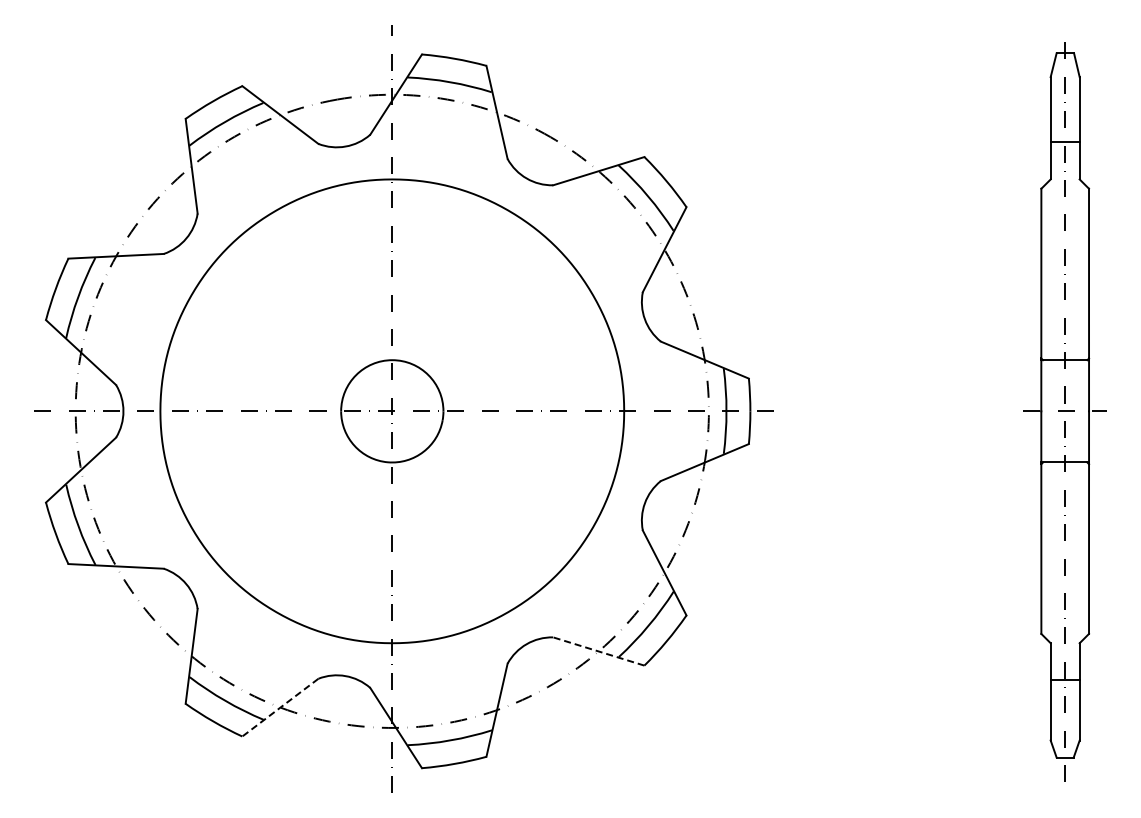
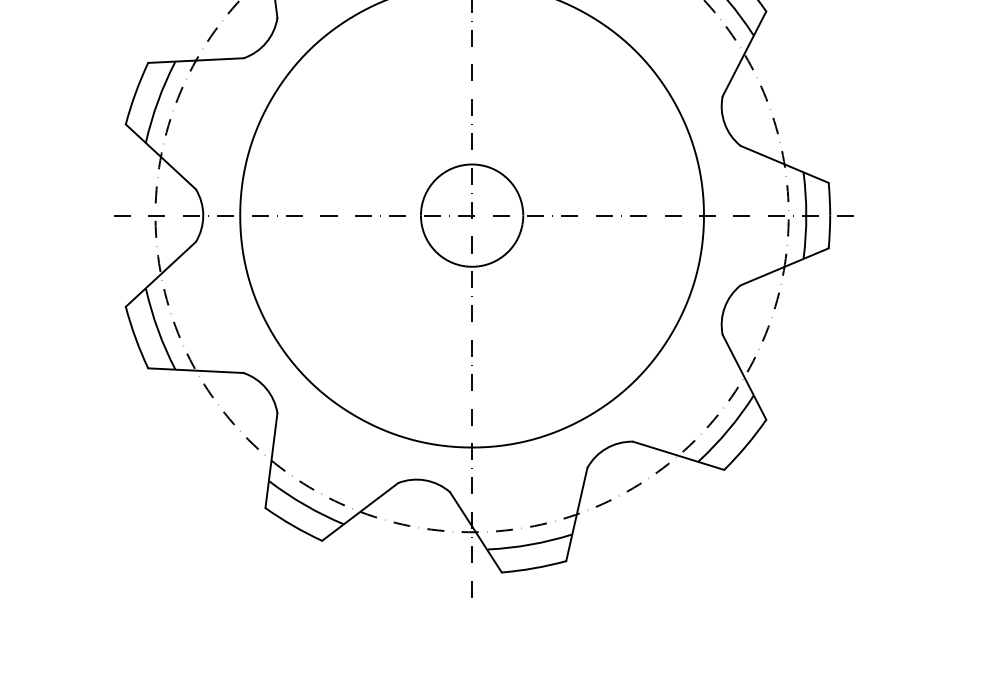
line: (598, 651) -> (678, 455), dashed -> solid
line: (280, 707) -> (360, 511), dashed -> solid

